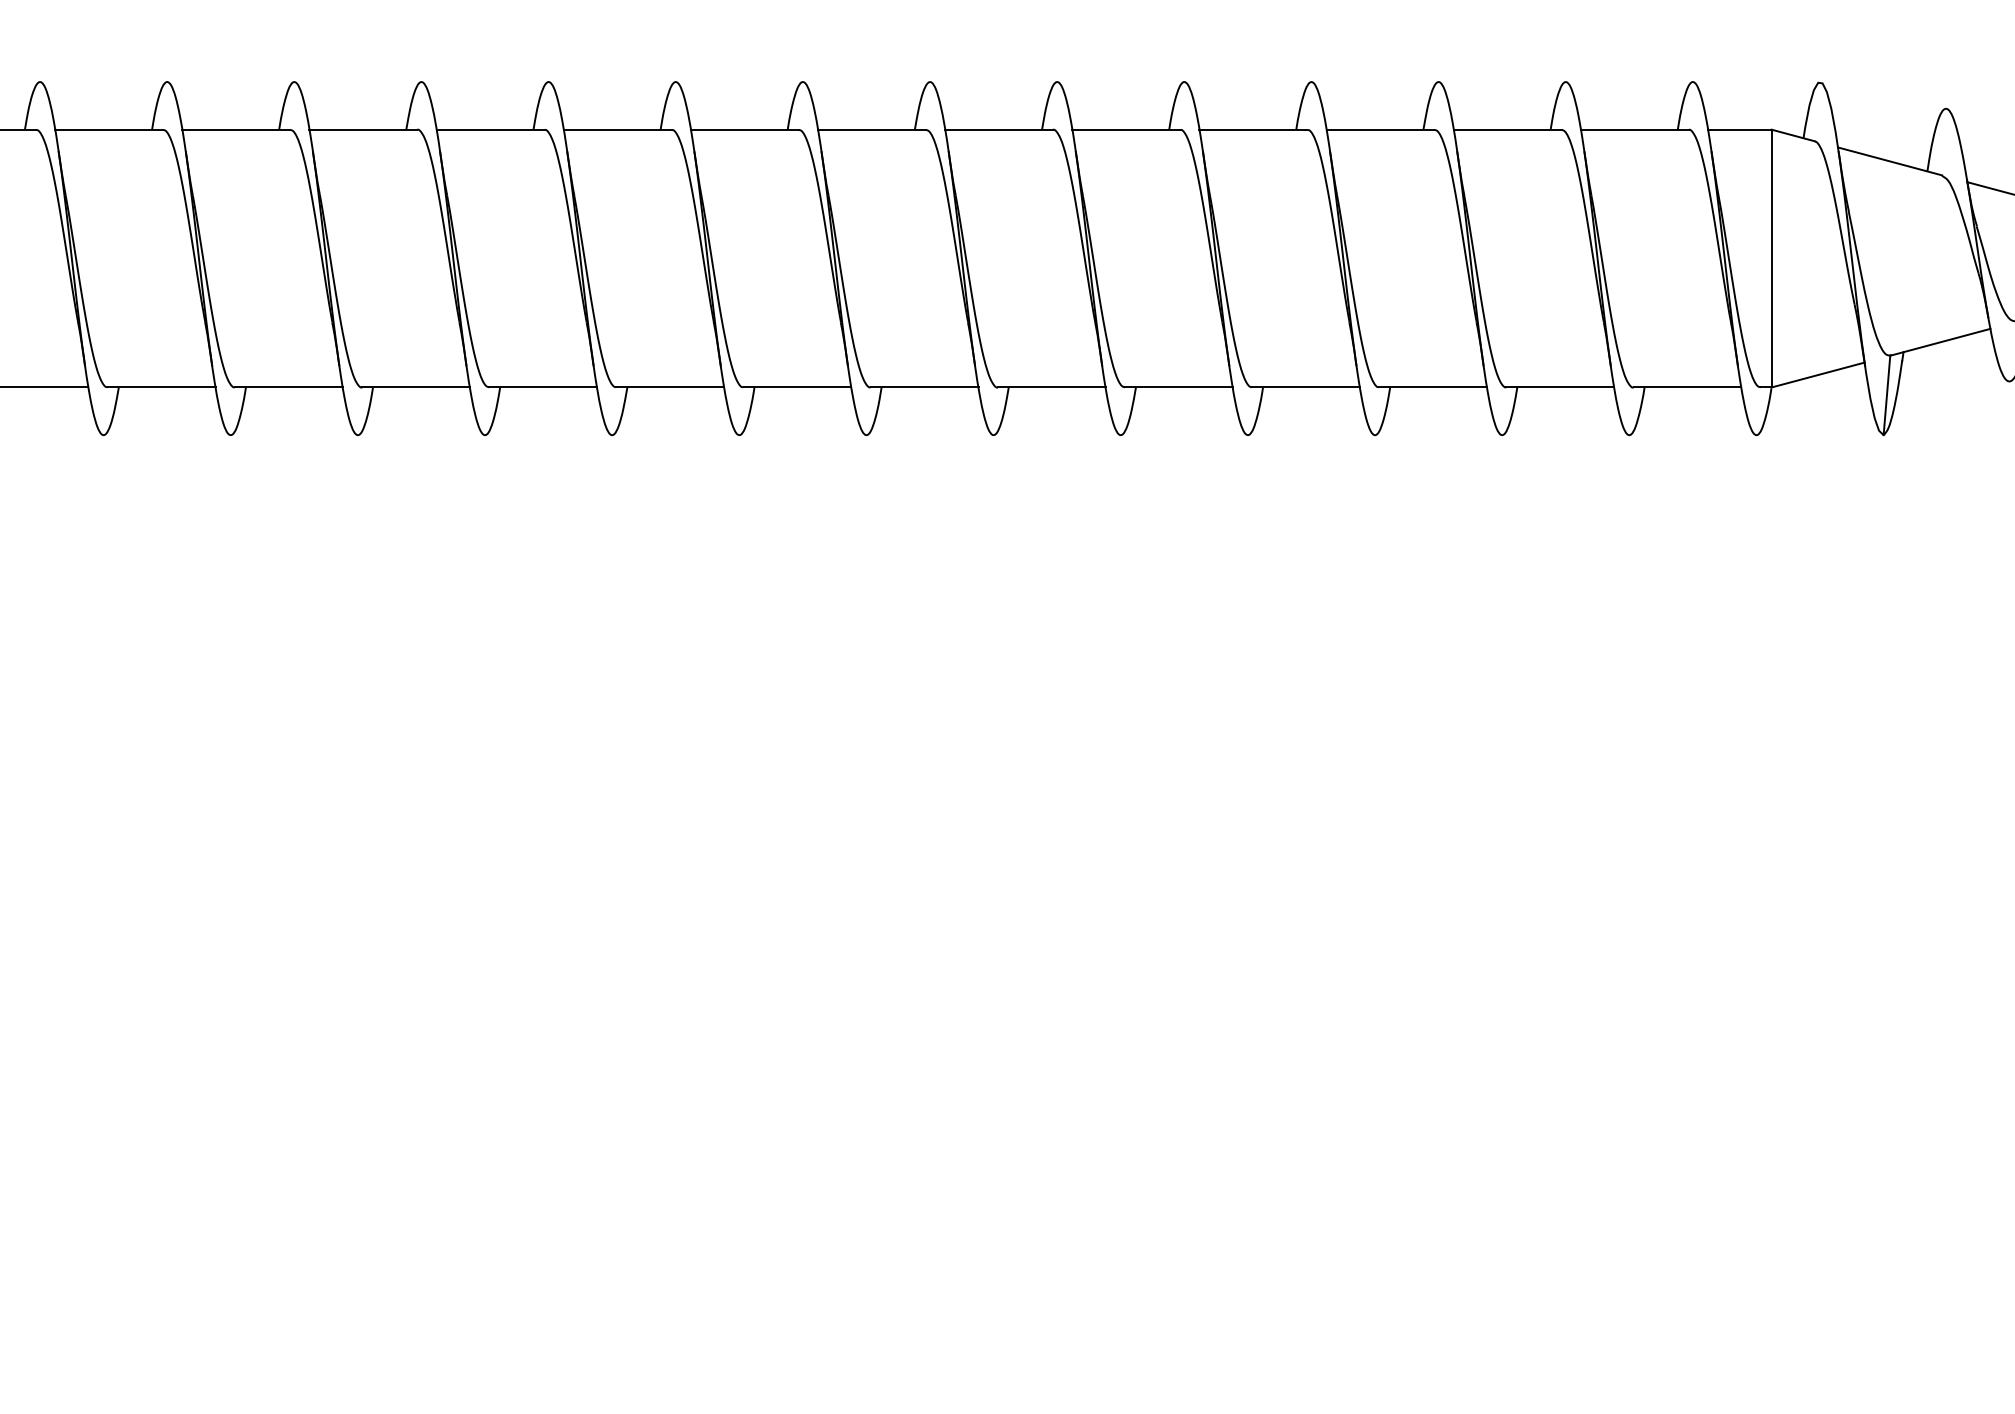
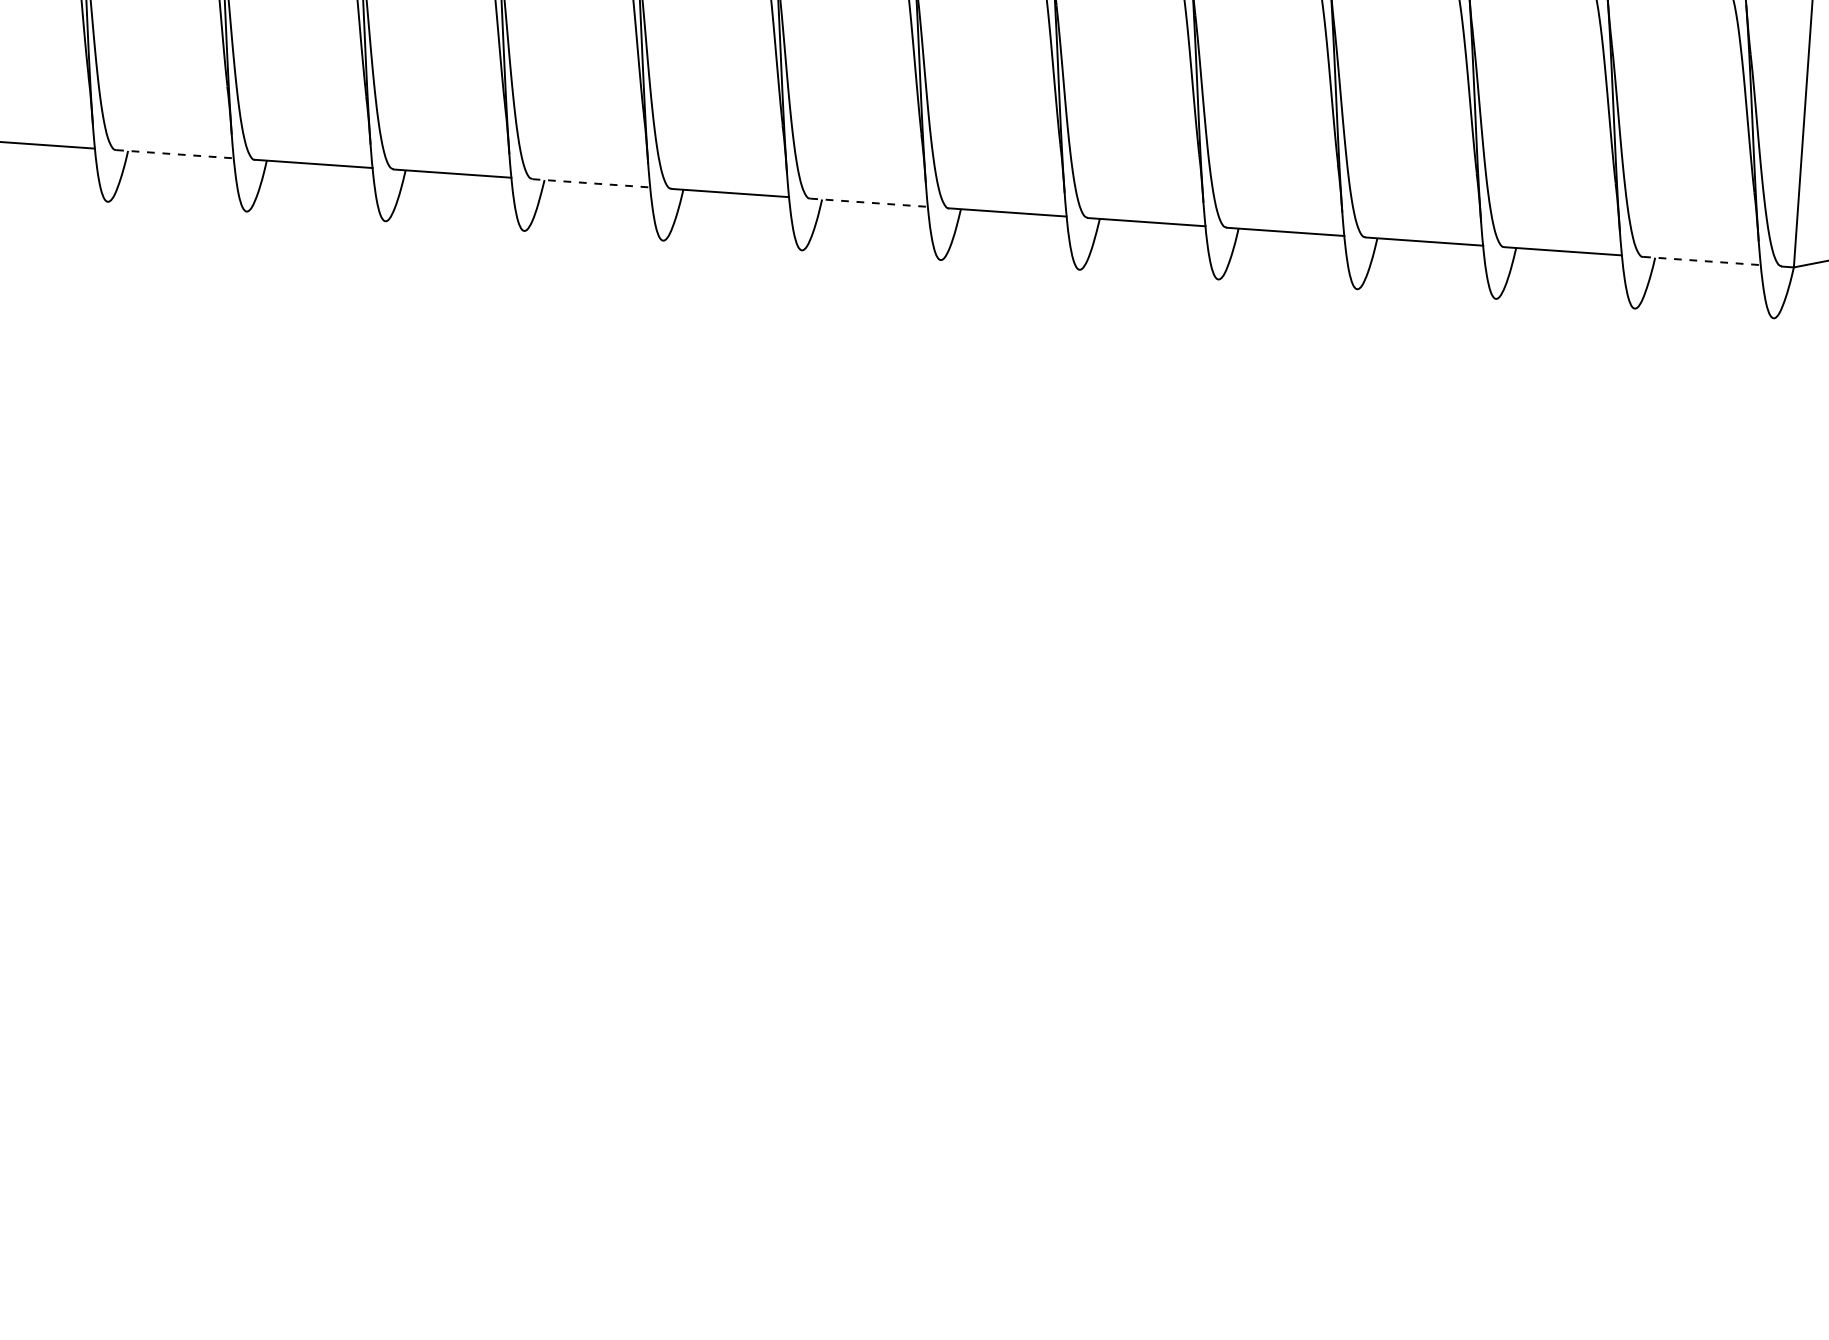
line: (288, 387) -> (174, 154), solid -> dashed
line: (670, 387) -> (591, 183), solid -> dashed
line: (924, 387) -> (868, 202), solid -> dashed
line: (1687, 387) -> (1702, 261), solid -> dashed

